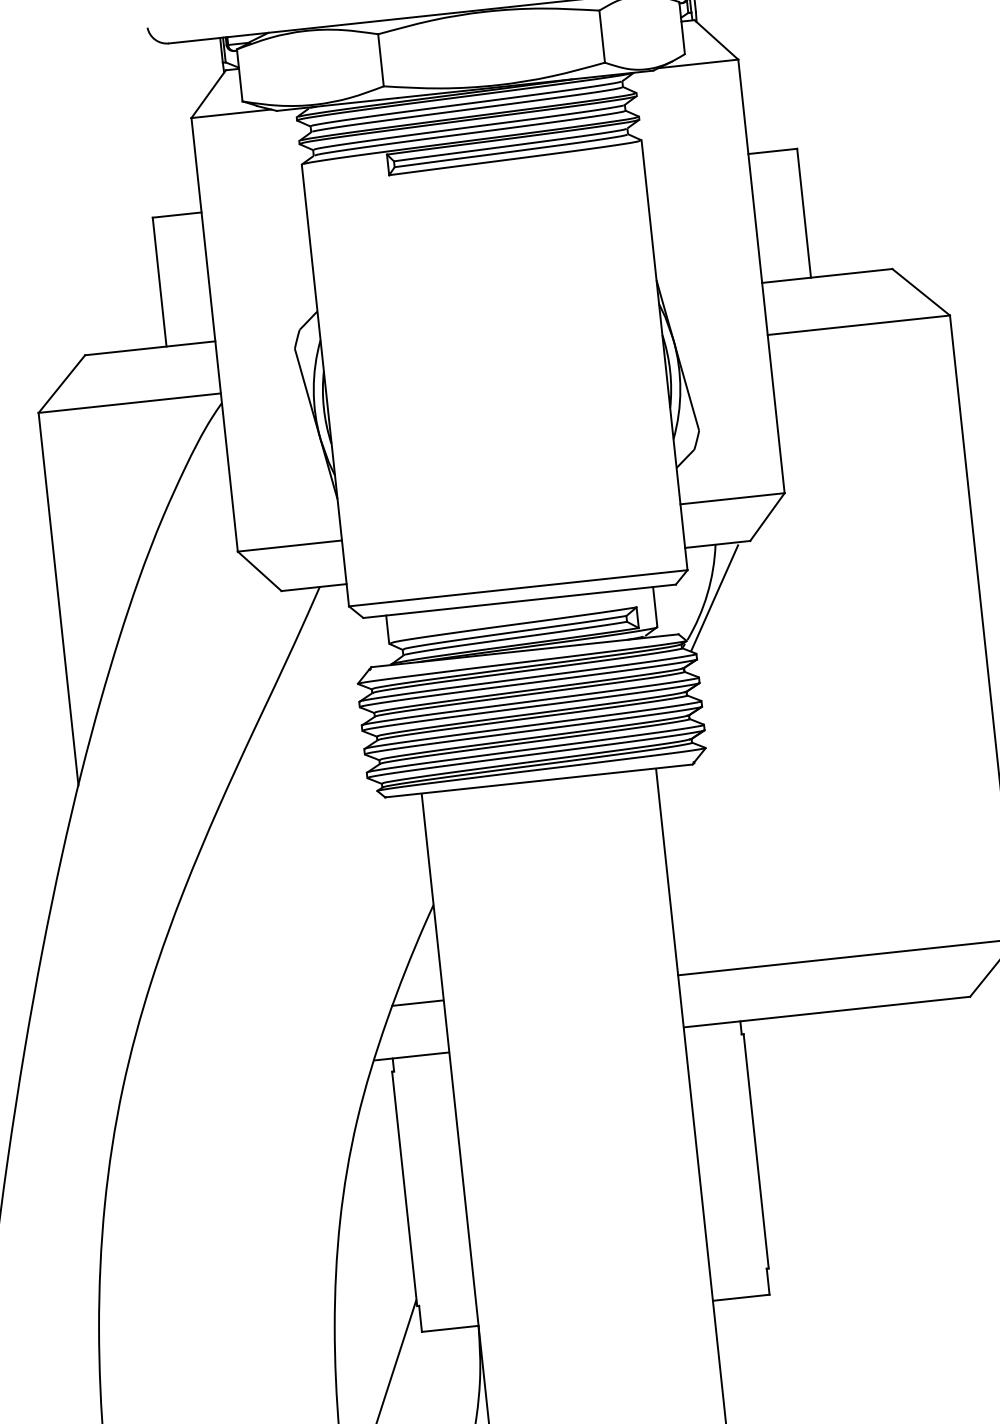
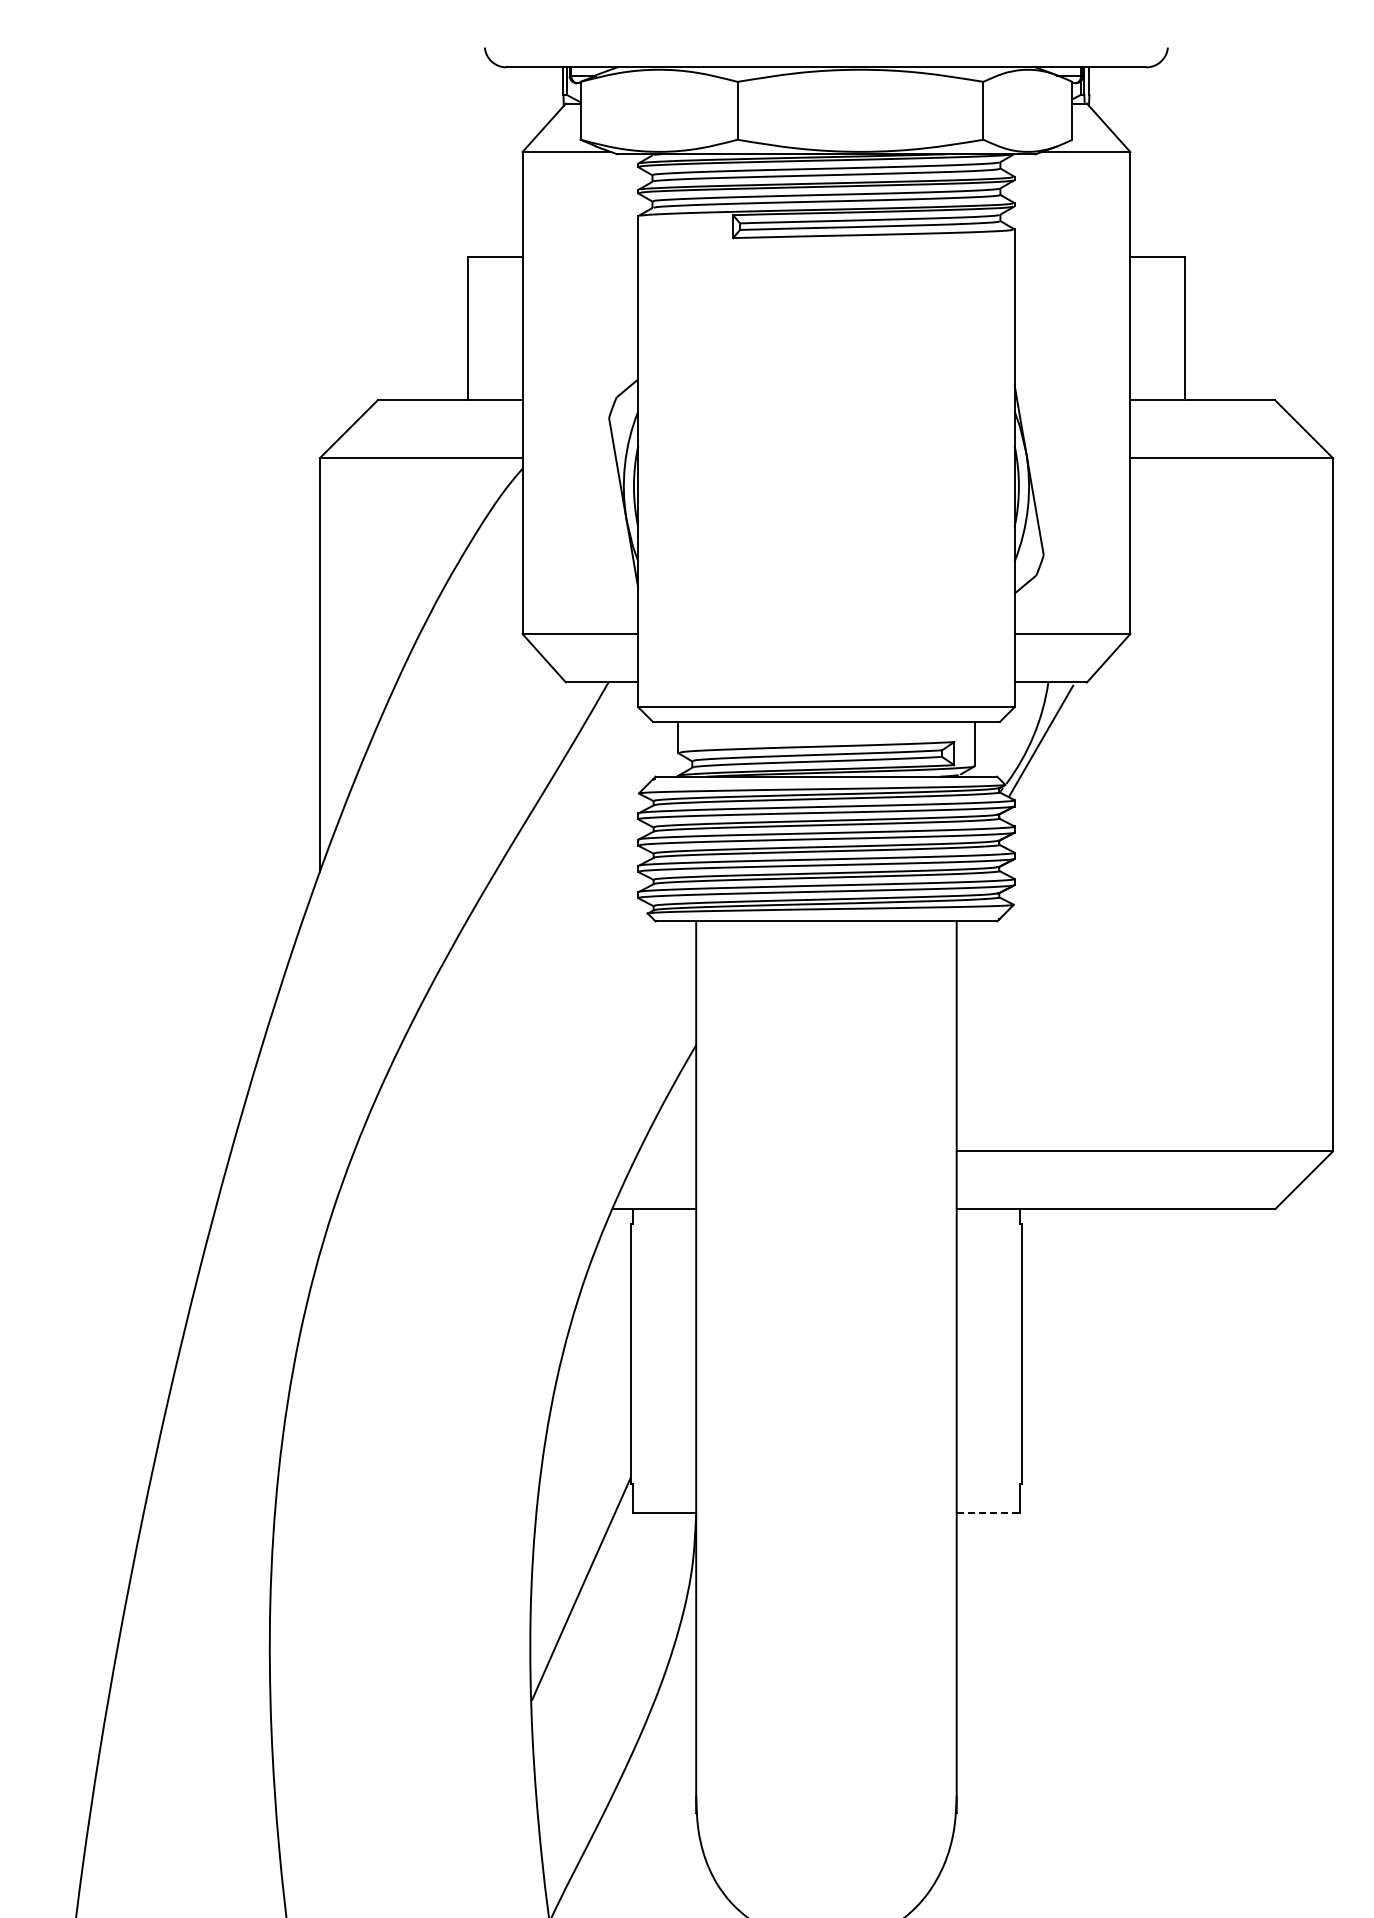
line: (417, 1003) -> (666, 1151), removed
line: (741, 1297) -> (988, 1513), solid -> dashed

